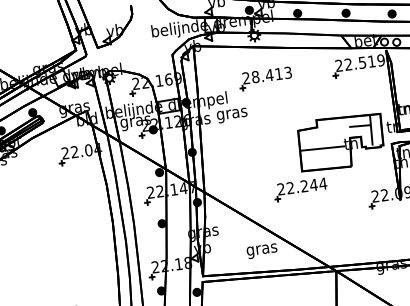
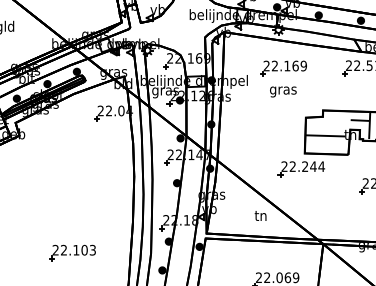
text: (270, 74) -> (288, 65), 28.413 -> 22.169
text: (232, 115) -> (283, 91), moved
text: (261, 250) -> (260, 217), gras -> tn

